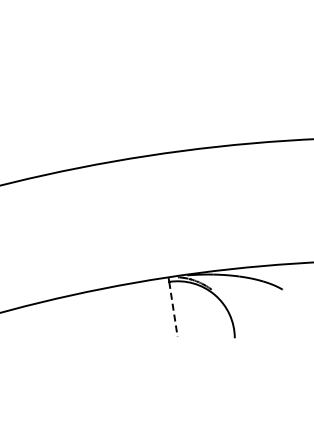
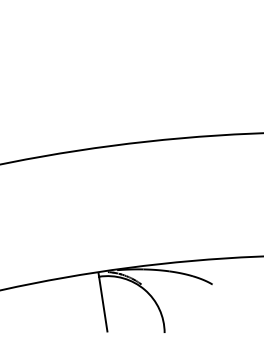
line: (173, 309) -> (103, 304), dashed -> solid

